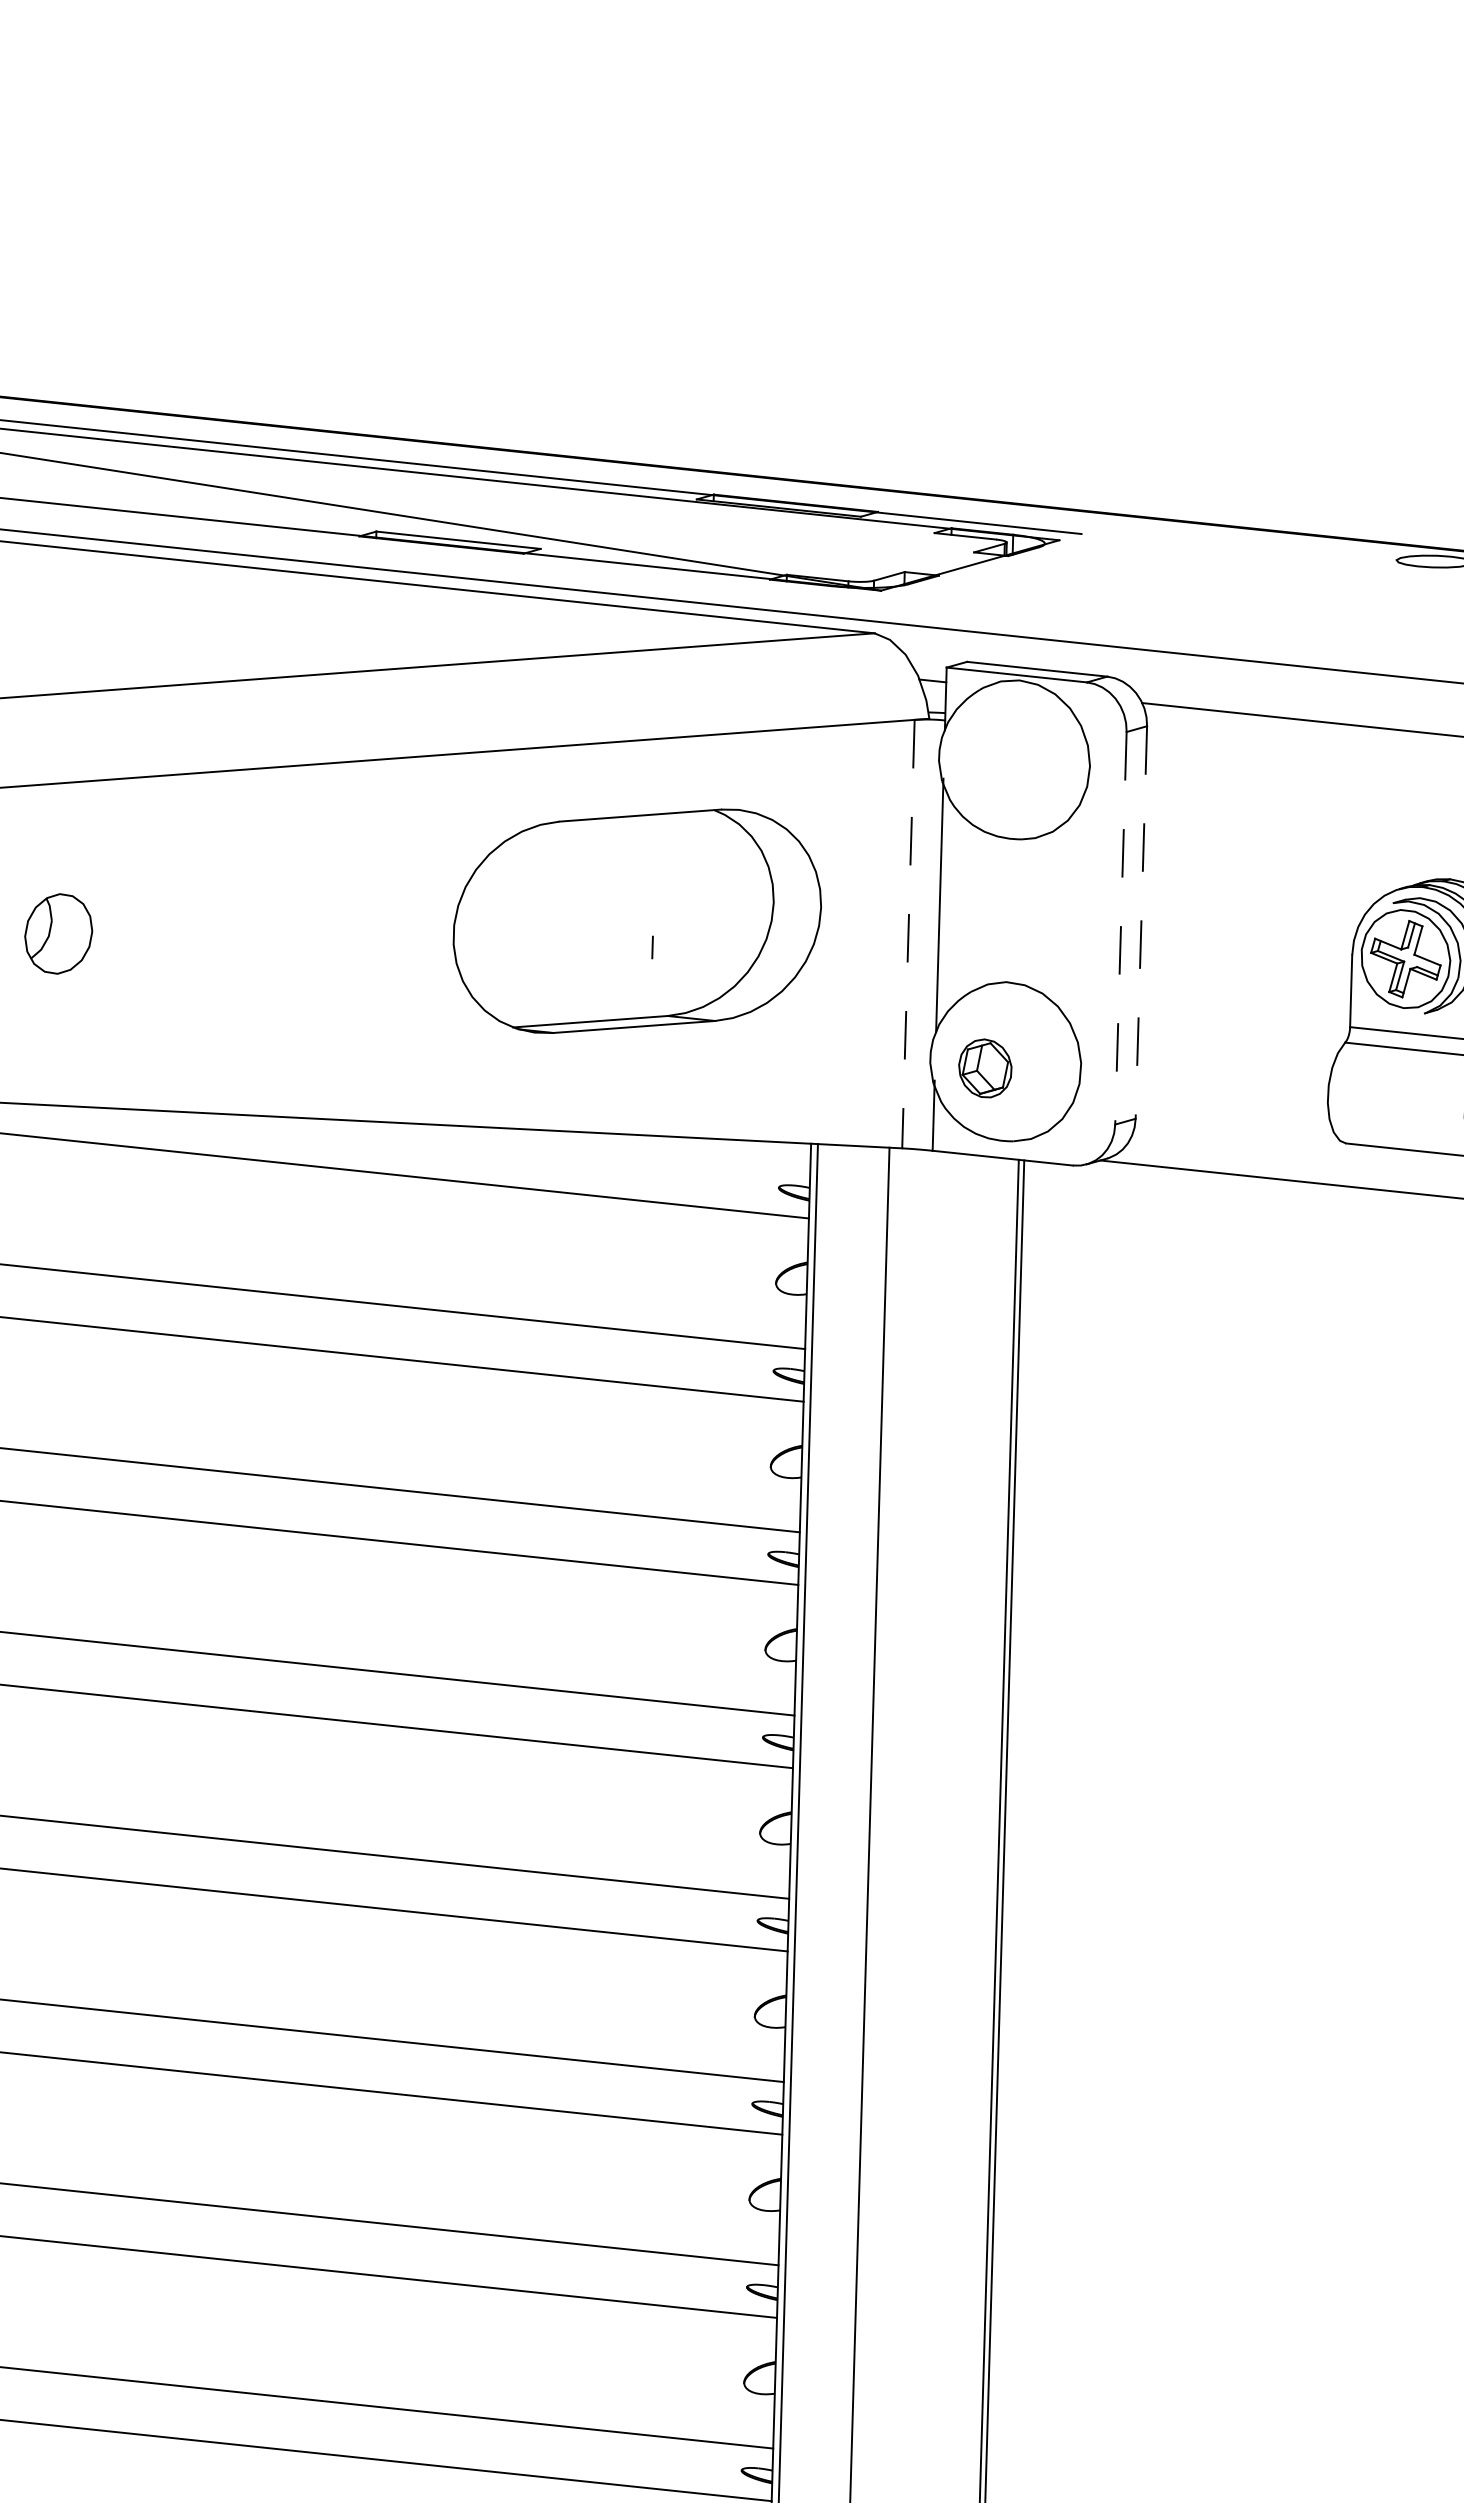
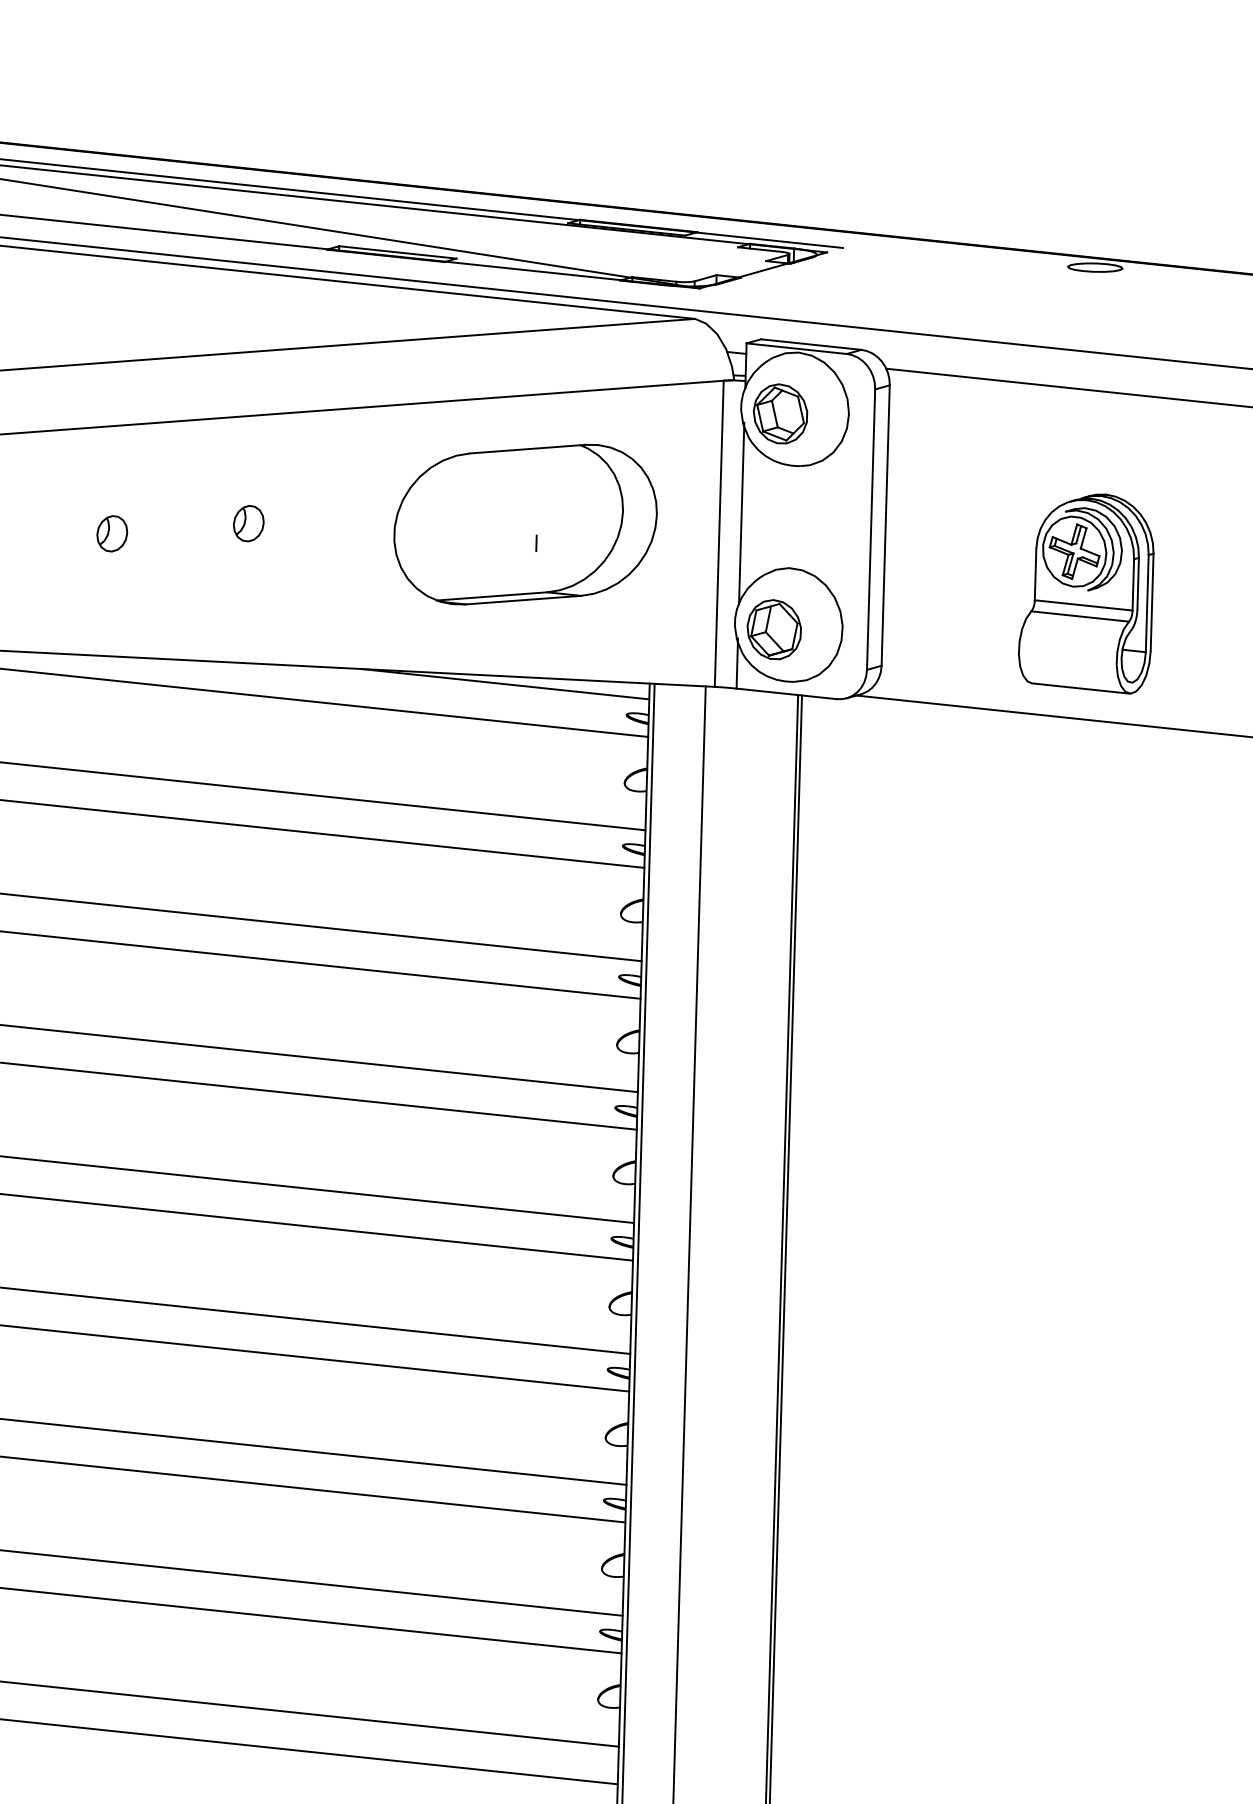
part: (994, 765) -> (780, 413), added
part: (249, 919) -> (248, 523), added
line: (1141, 923) -> (885, 526), dashed -> solid
line: (1121, 929) -> (871, 530), dashed -> solid
part: (59, 933) -> (112, 533), size x0.62
line: (908, 935) -> (719, 534), dashed -> solid
part: (984, 1068) -> (773, 629), size x1.43
line: (607, 1143) -> (504, 683), added

